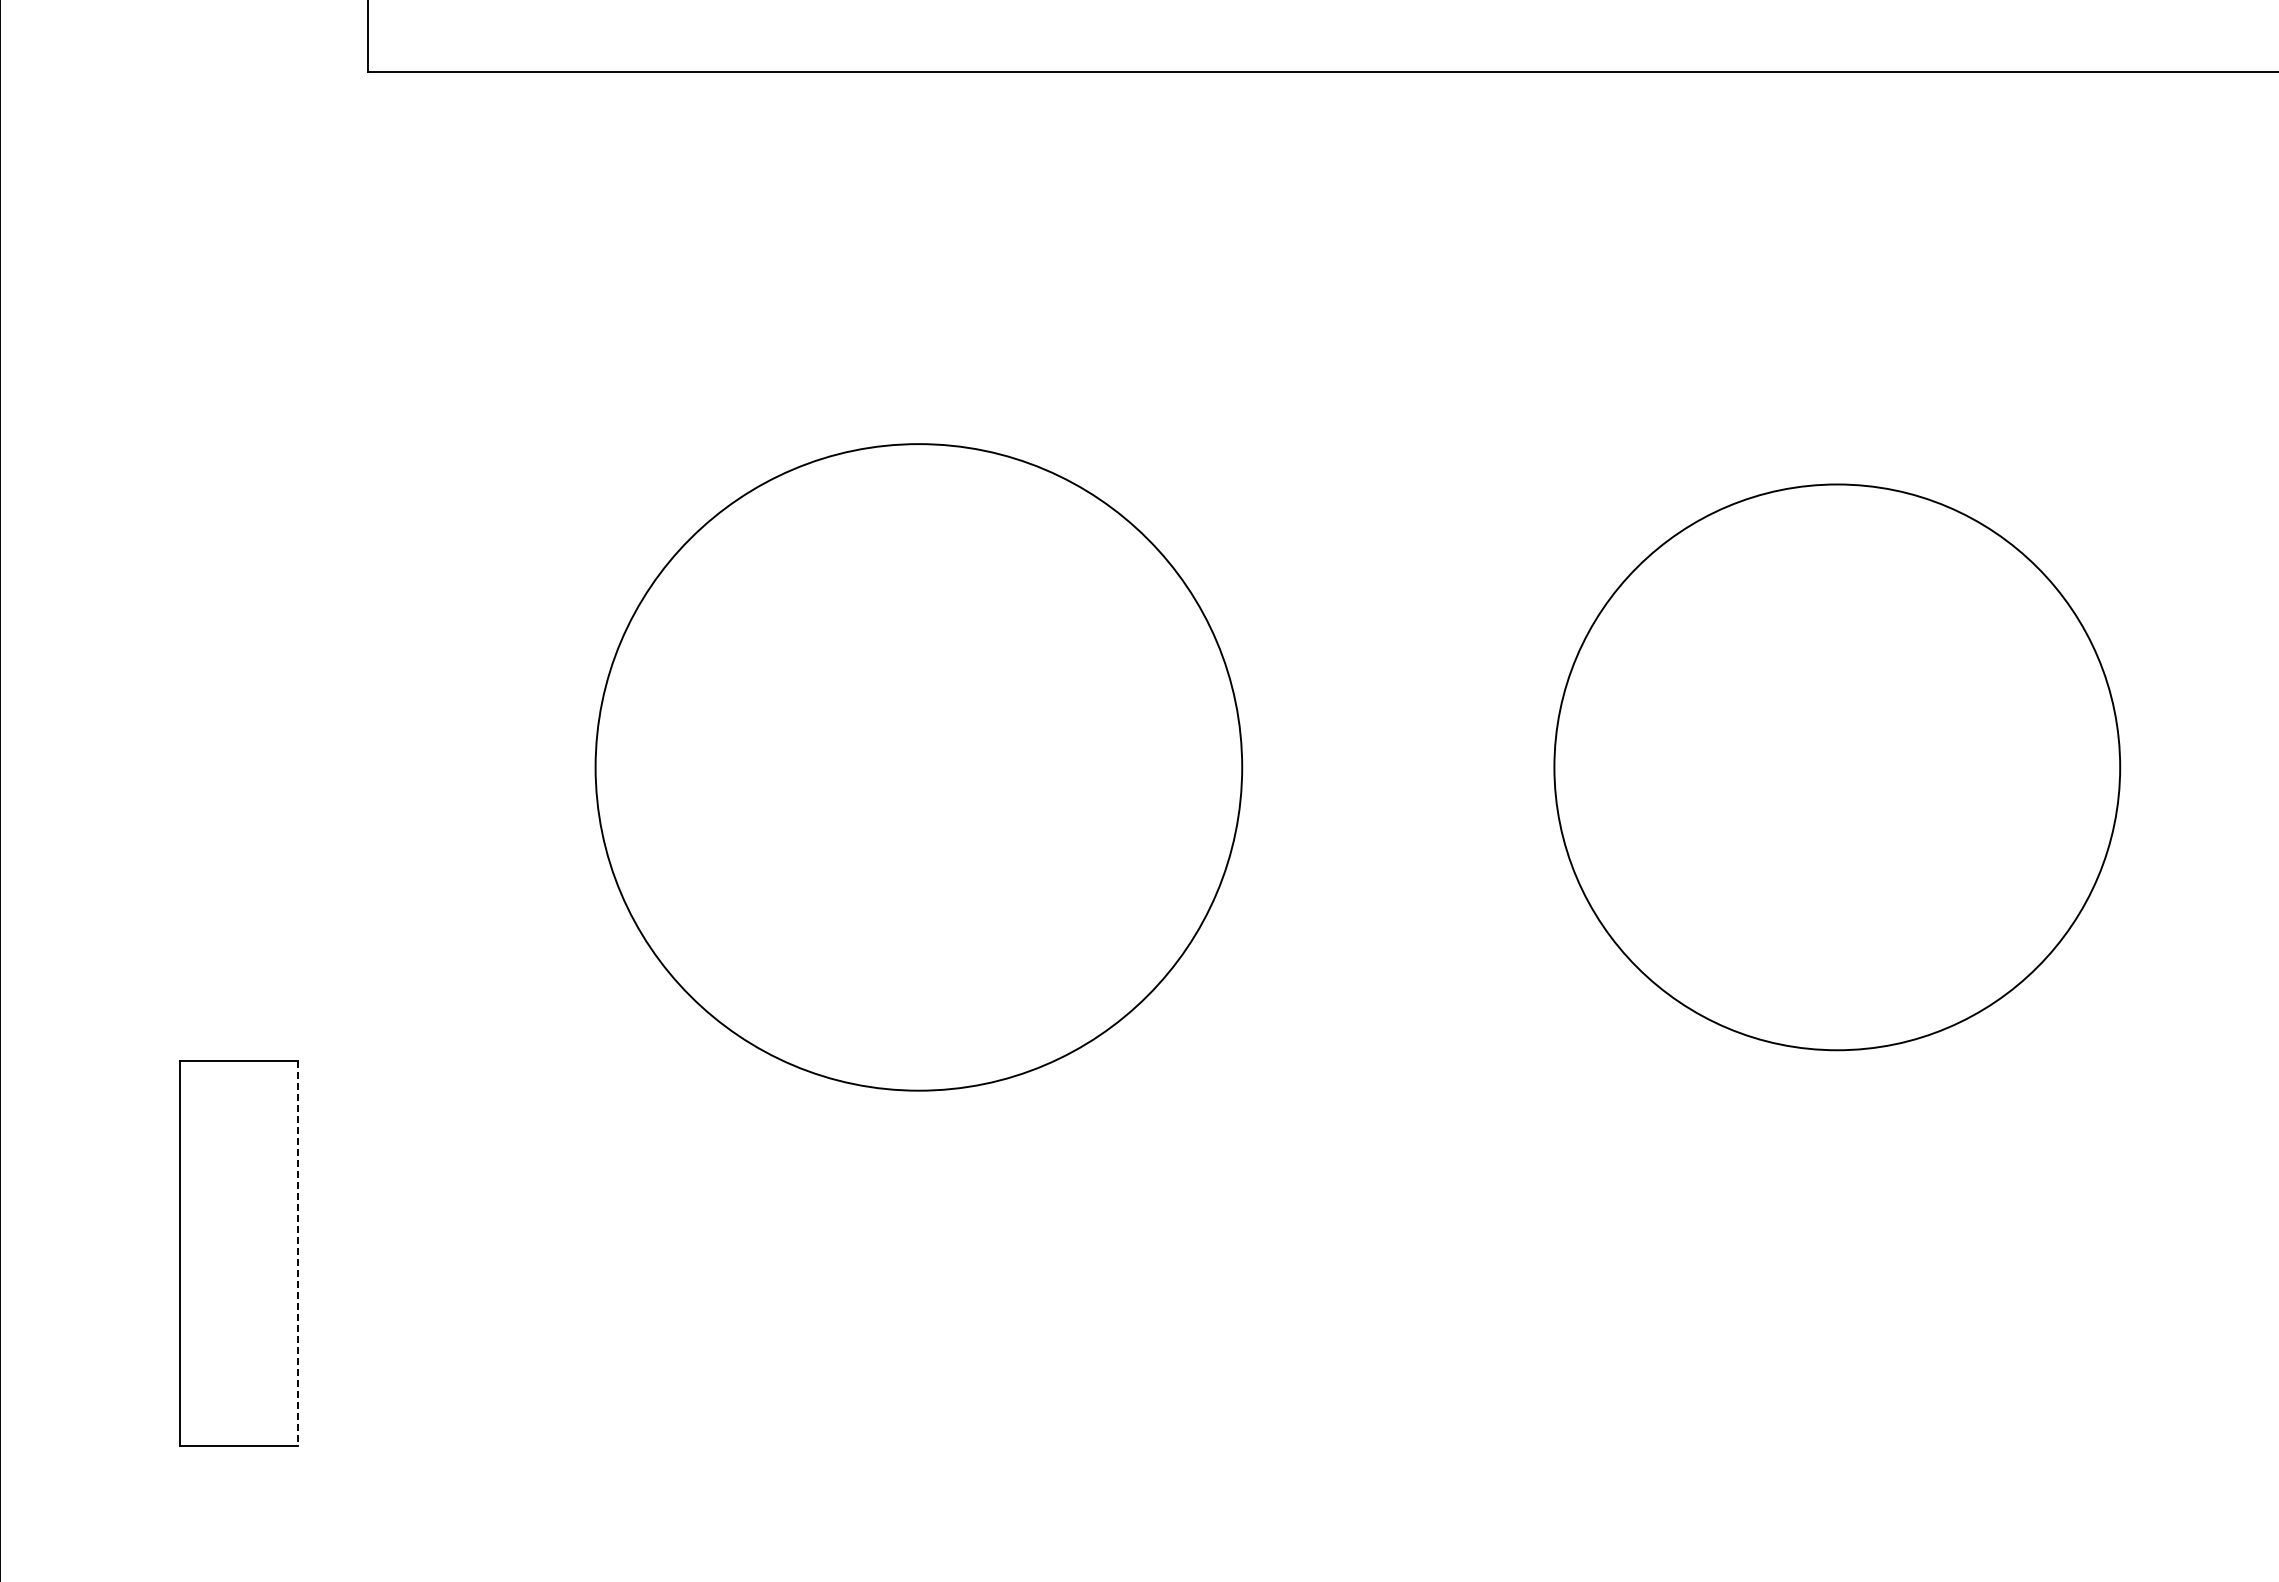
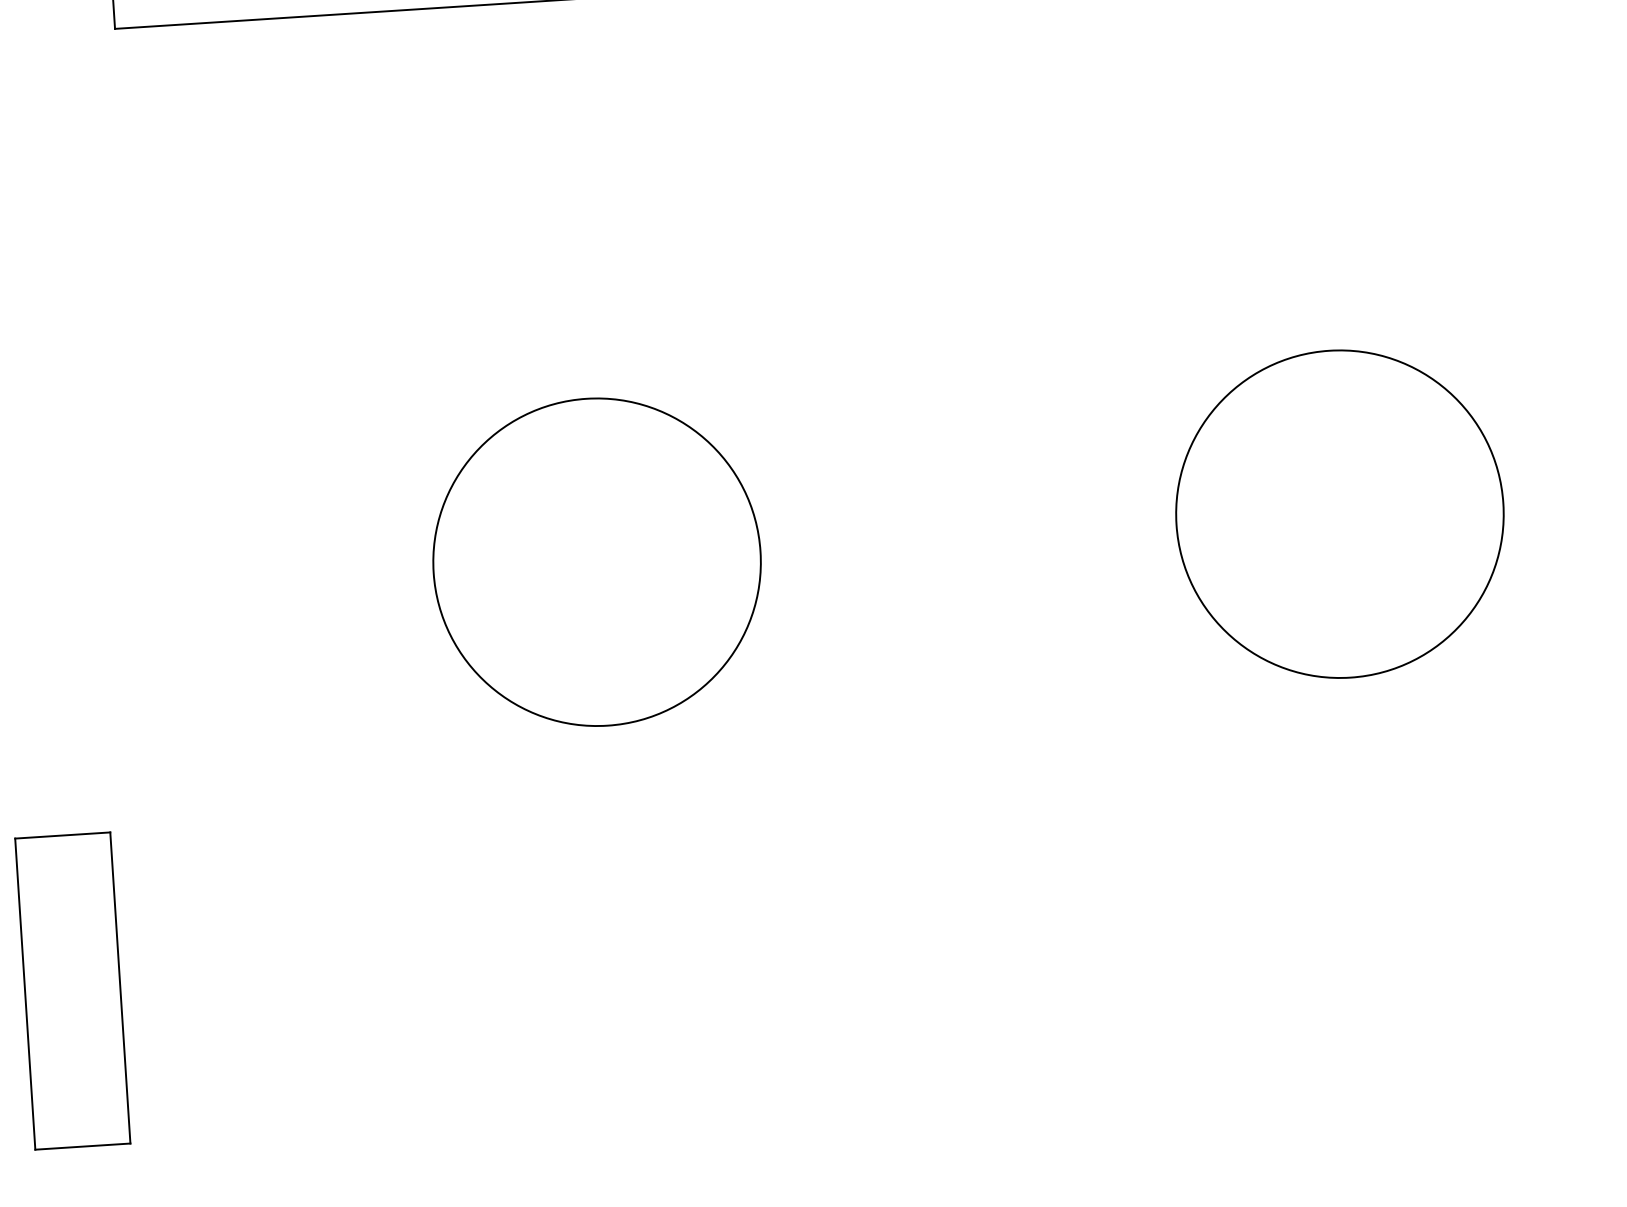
circle: (918, 767) -> (596, 562), size x0.62
circle: (1837, 767) -> (1340, 514), size x0.71
line: (298, 1254) -> (120, 988), dashed -> solid

